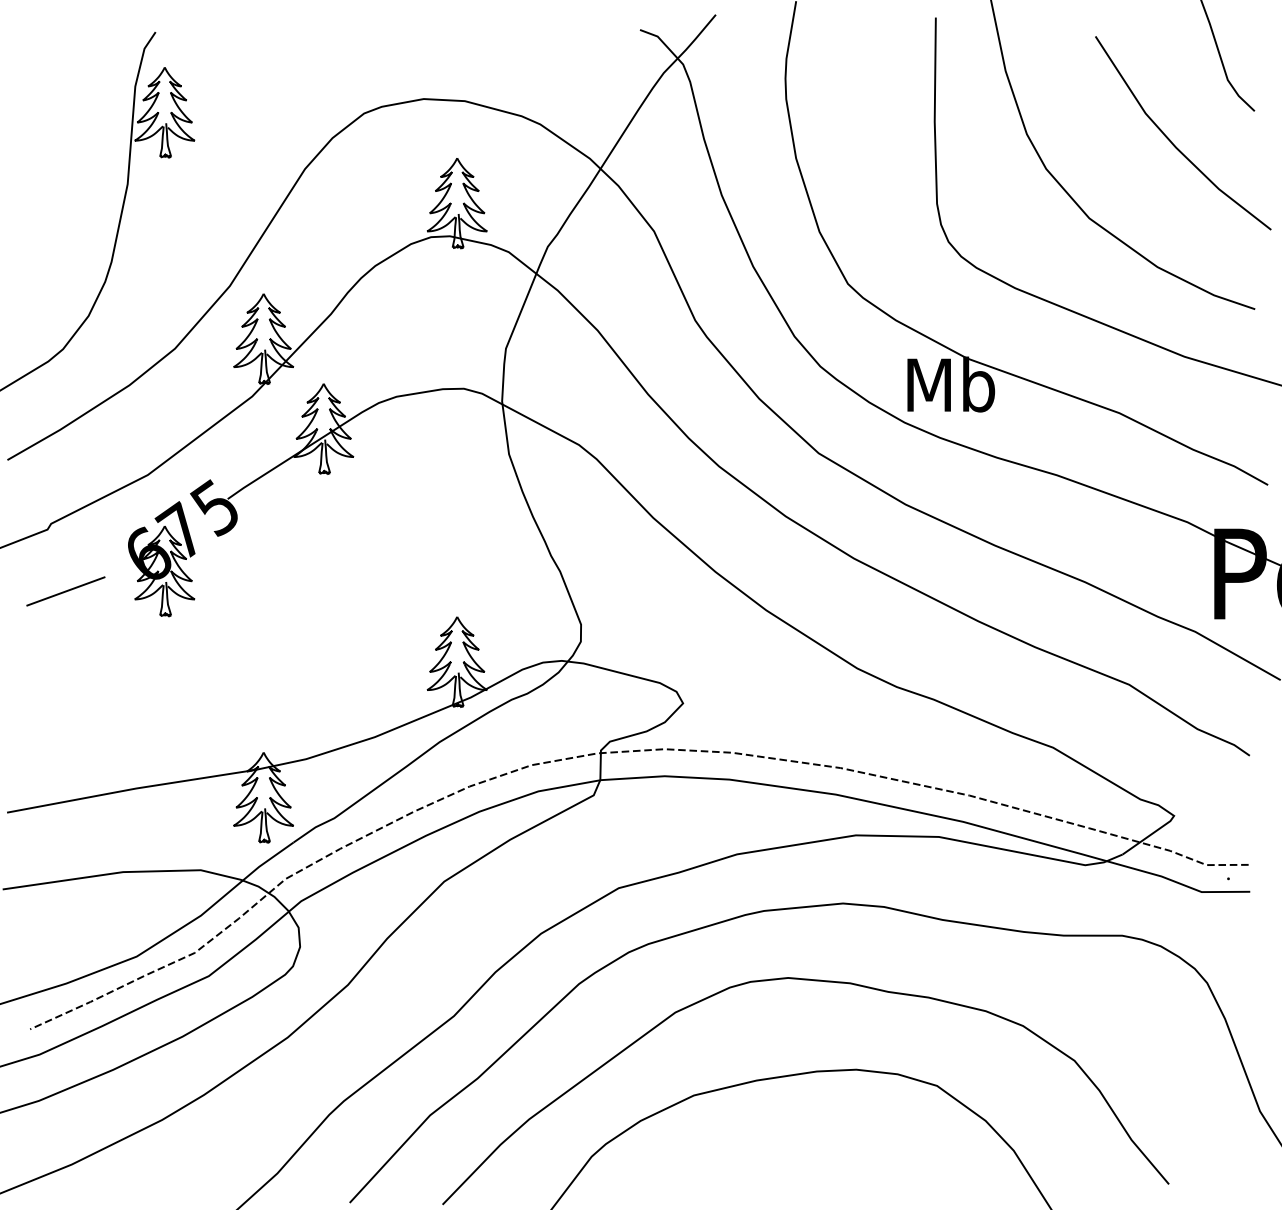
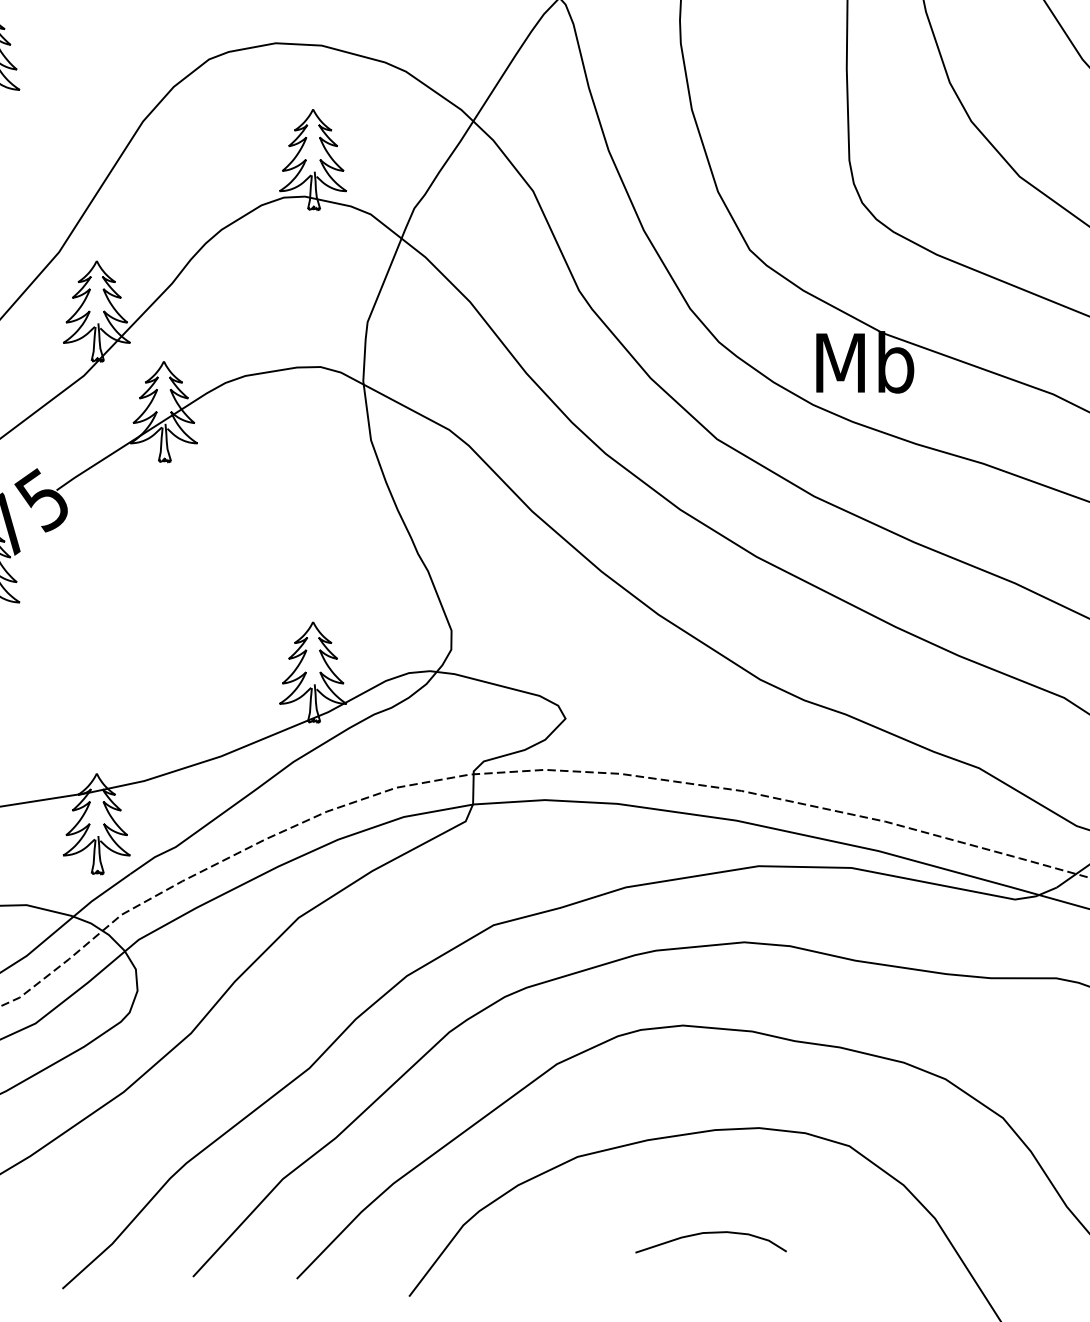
curve: (813, 1164) -> (711, 1234), added

